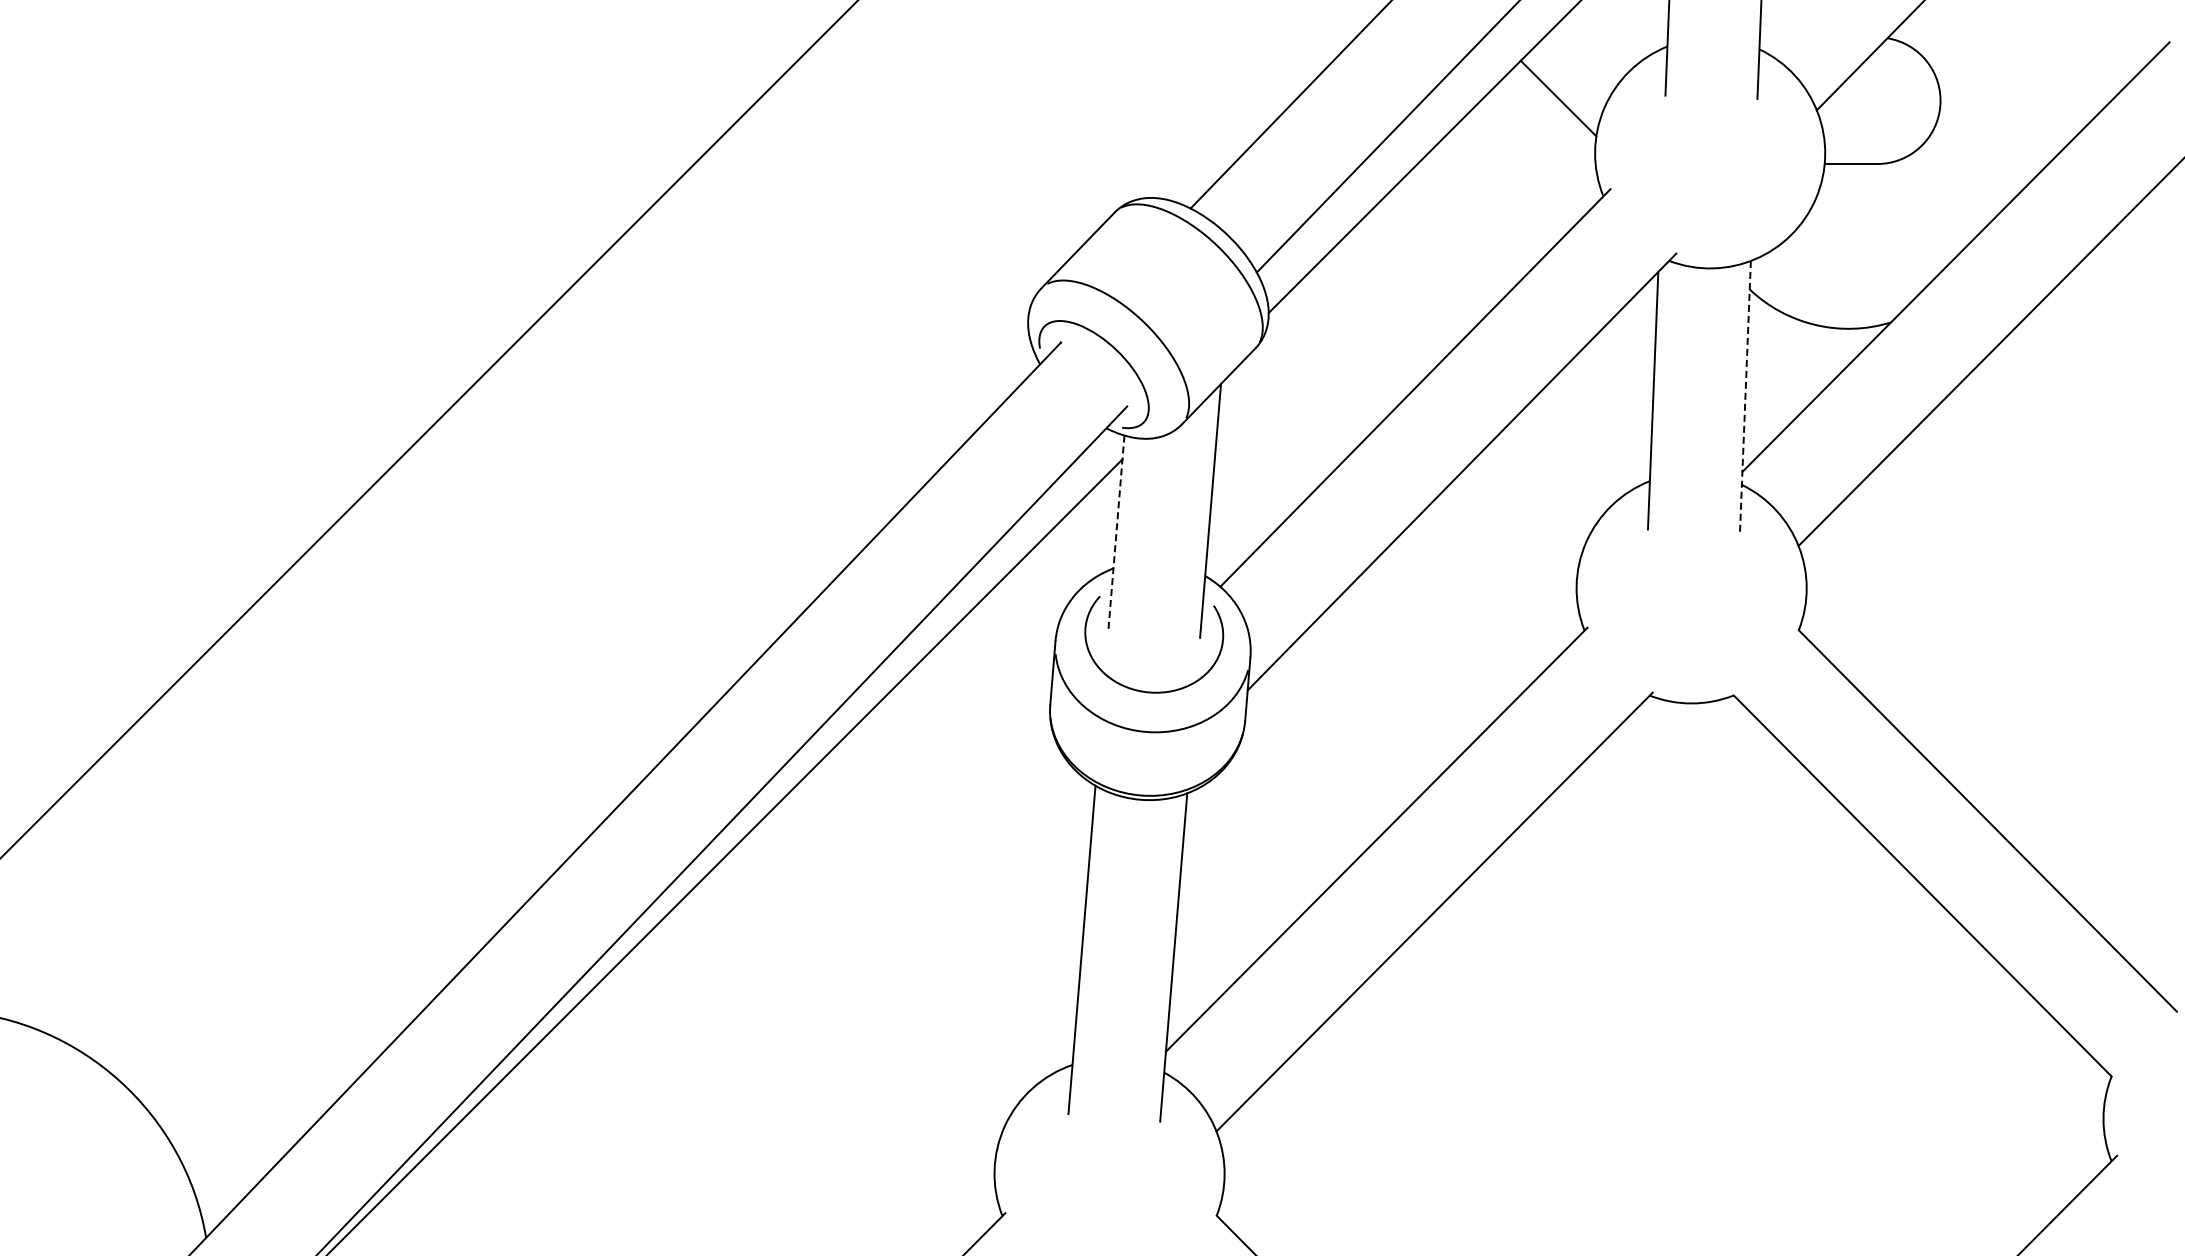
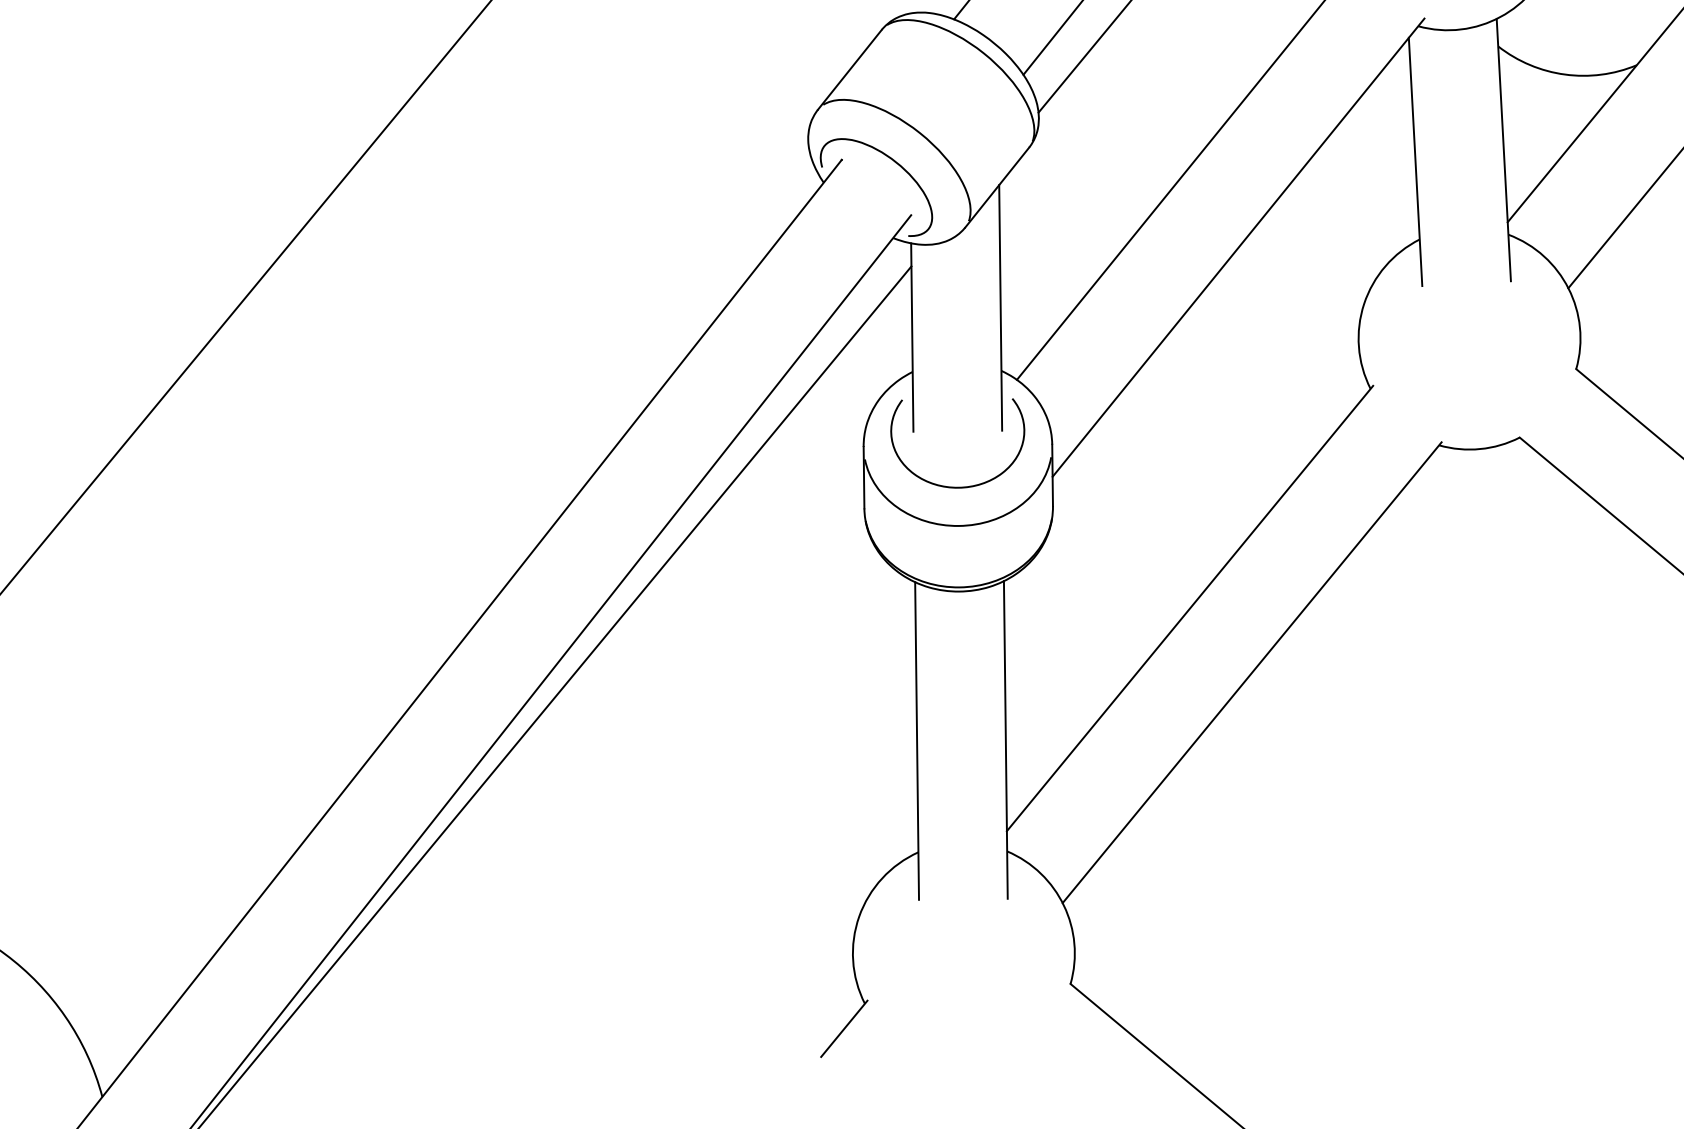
line: (1745, 397) -> (1503, 150), dashed -> solid
line: (1116, 532) -> (912, 337), dashed -> solid

